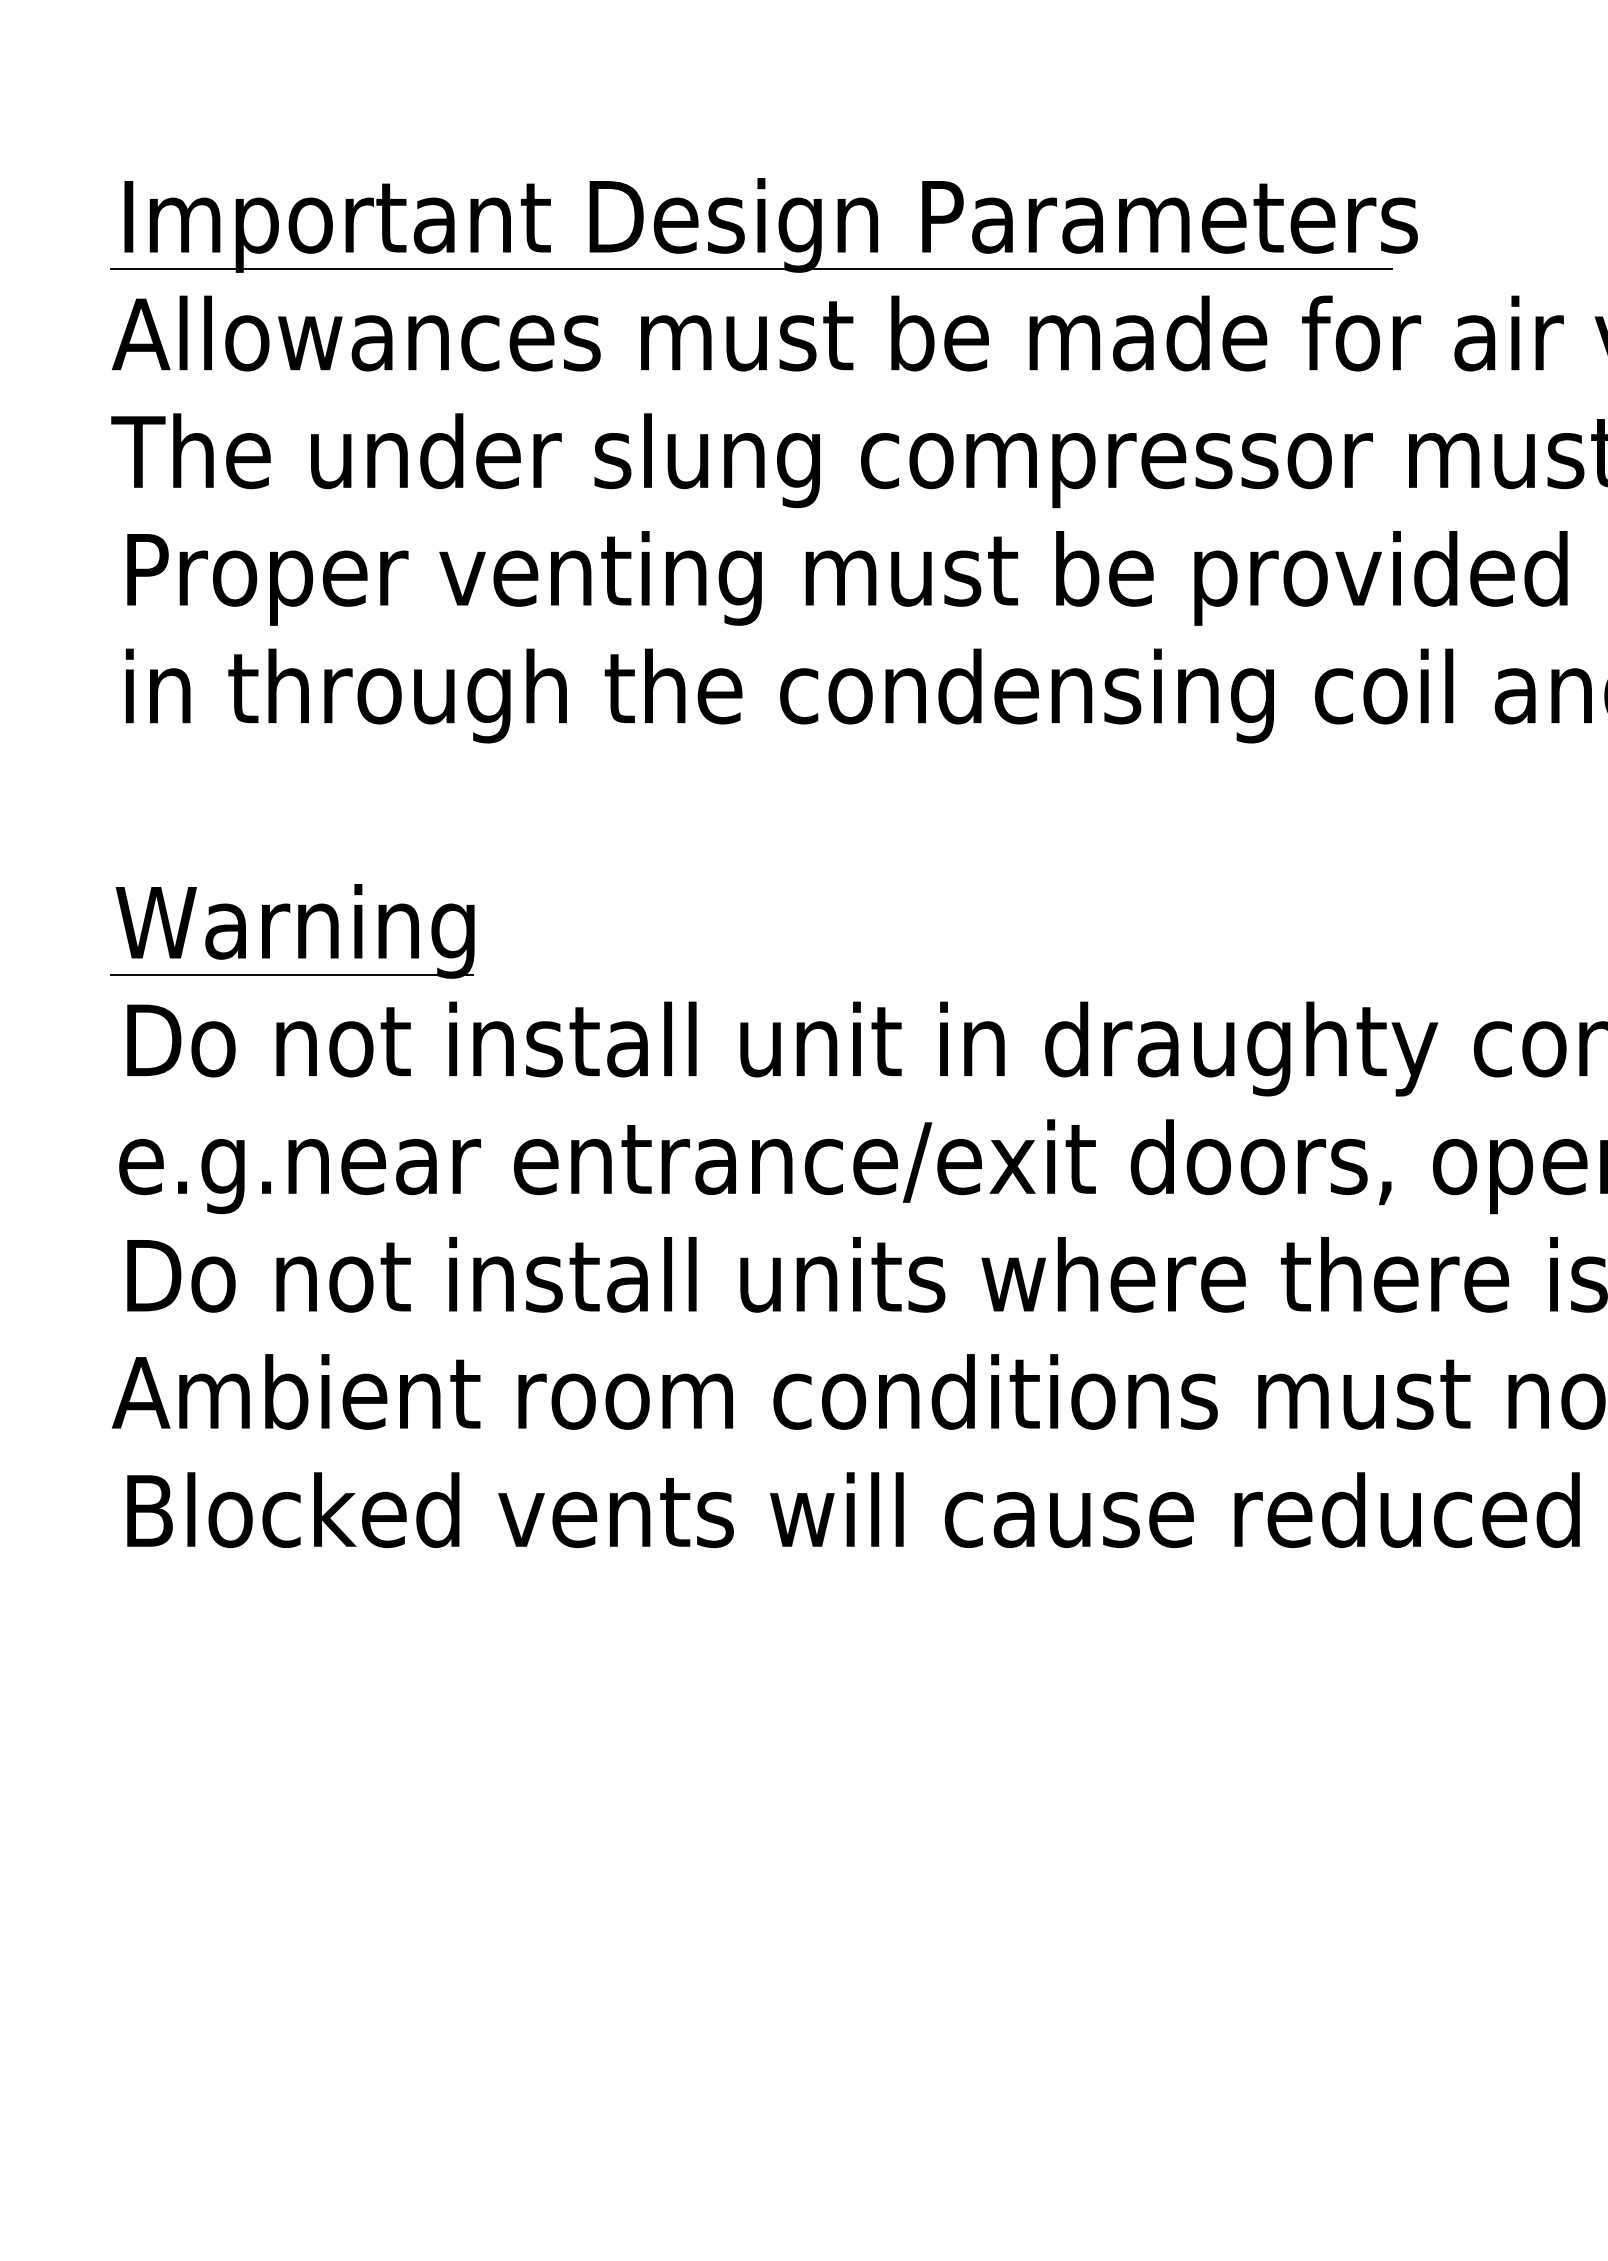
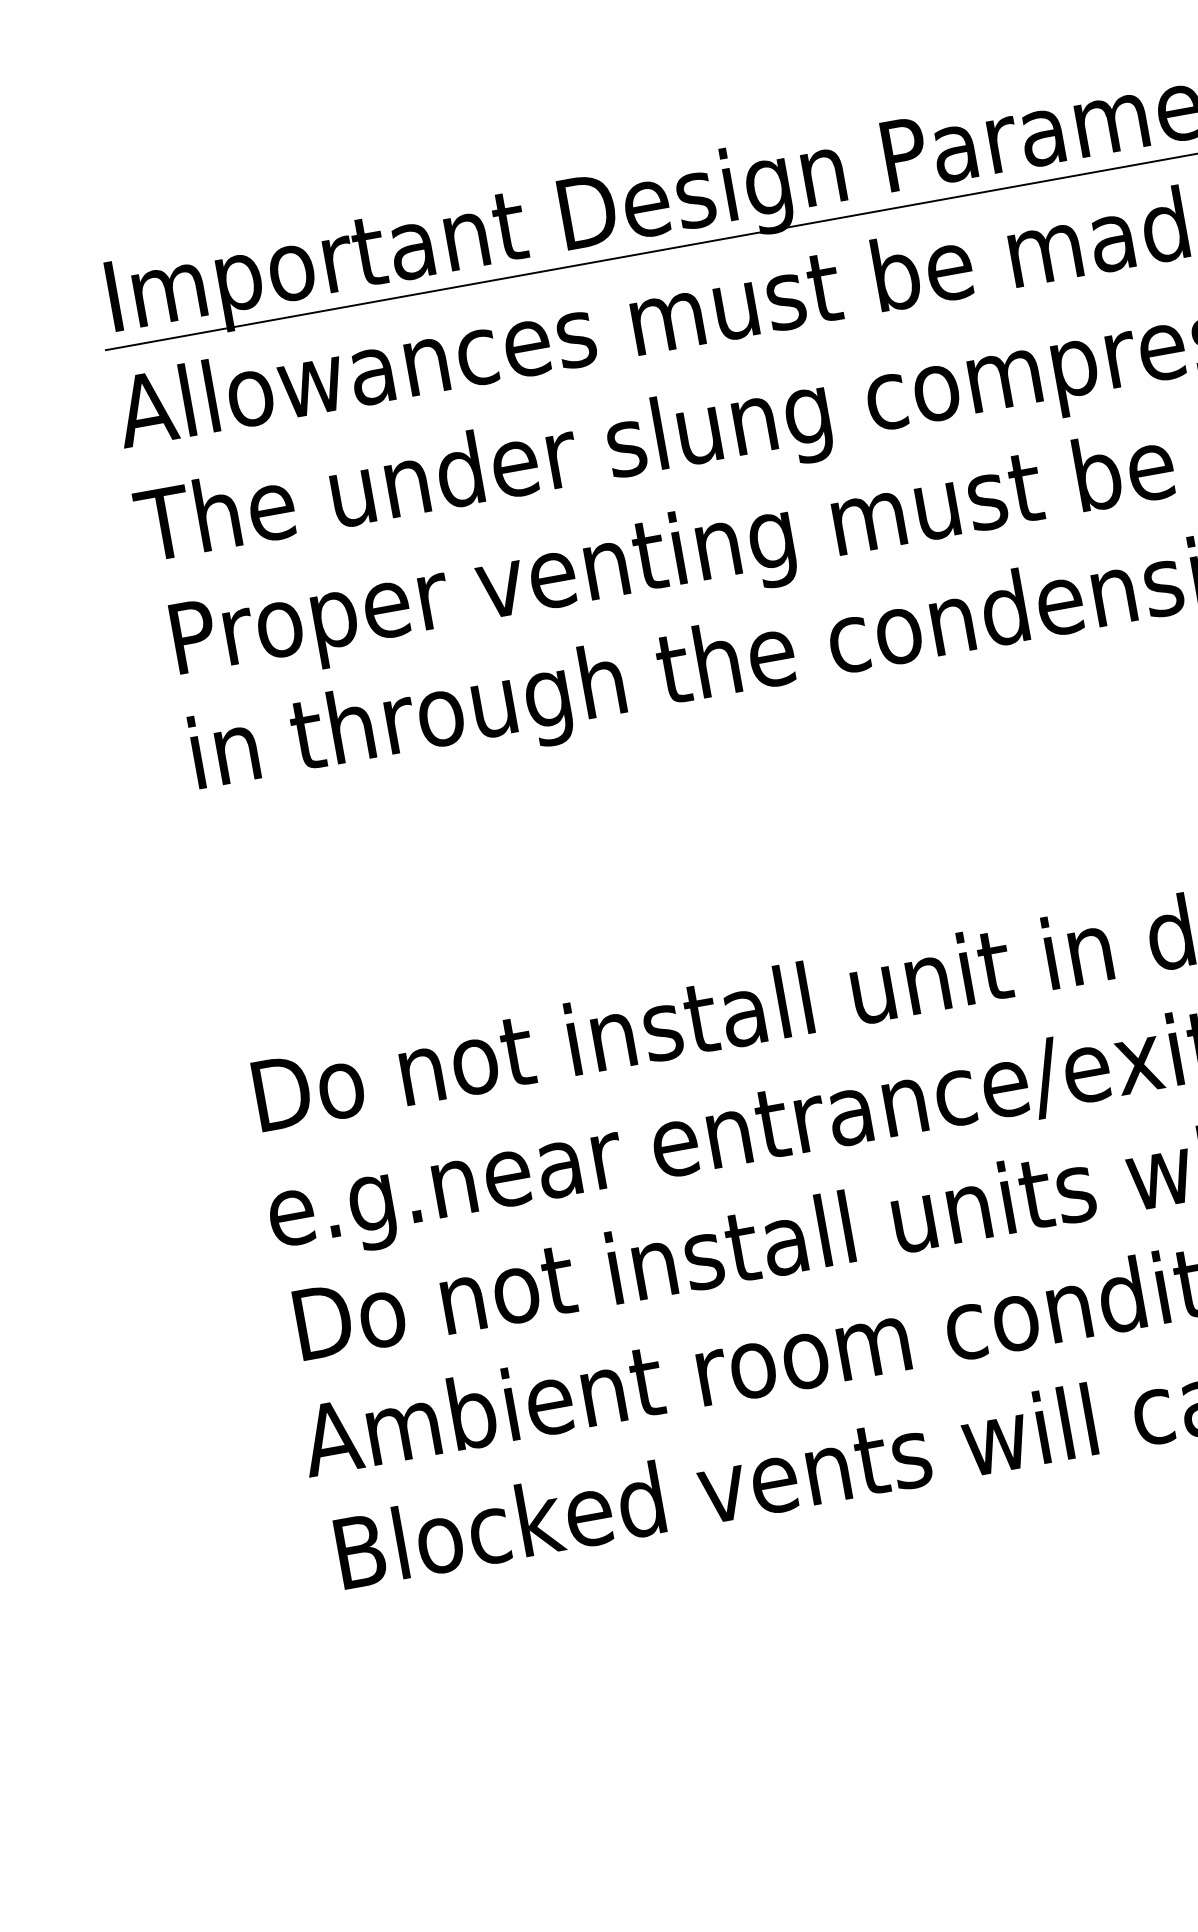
part: (292, 931) -> (397, 962), removed

